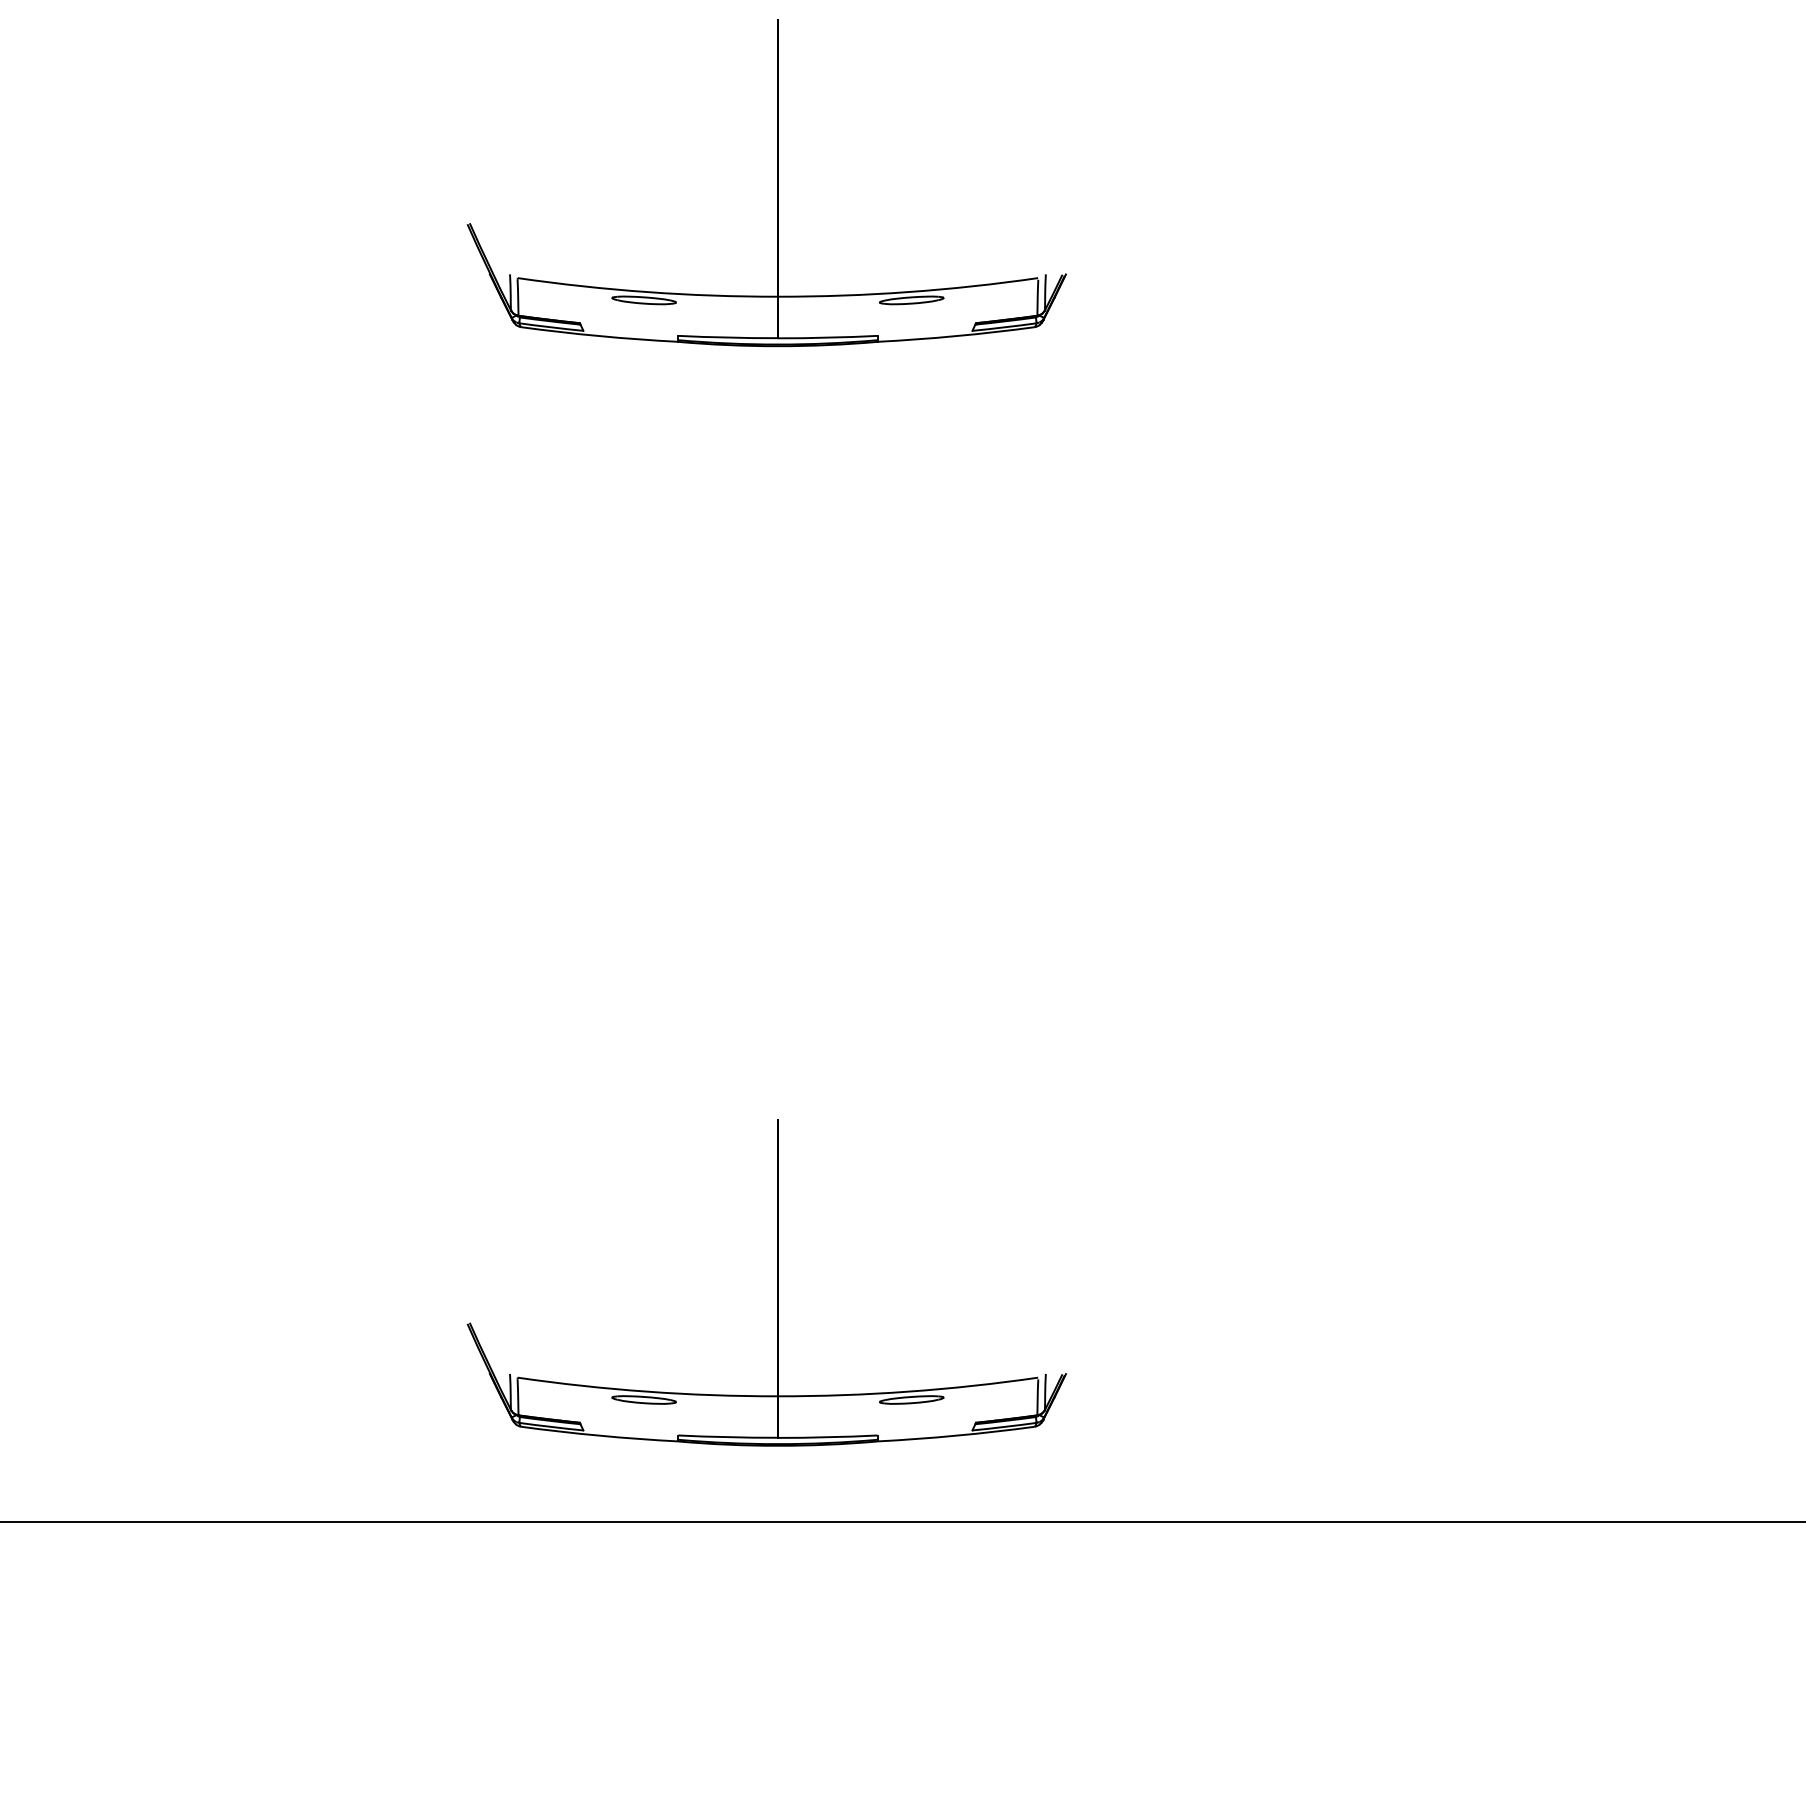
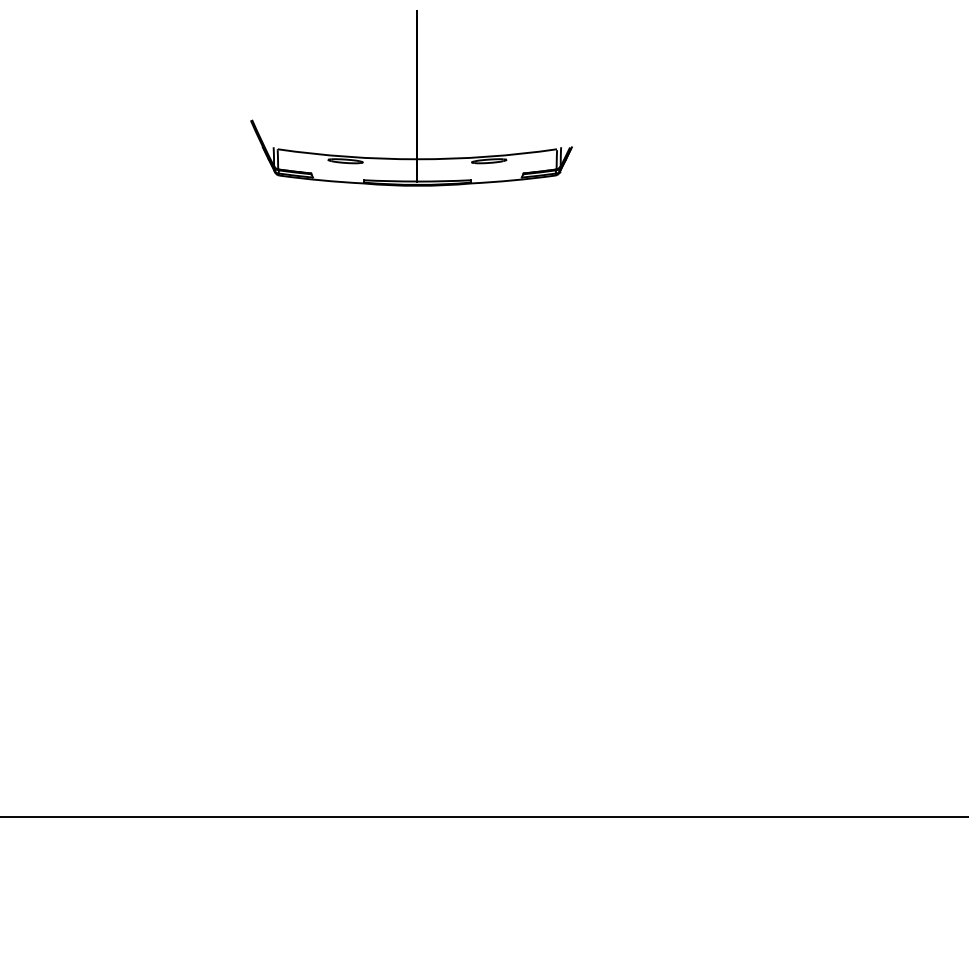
part: (766, 1283) -> (411, 688), removed

